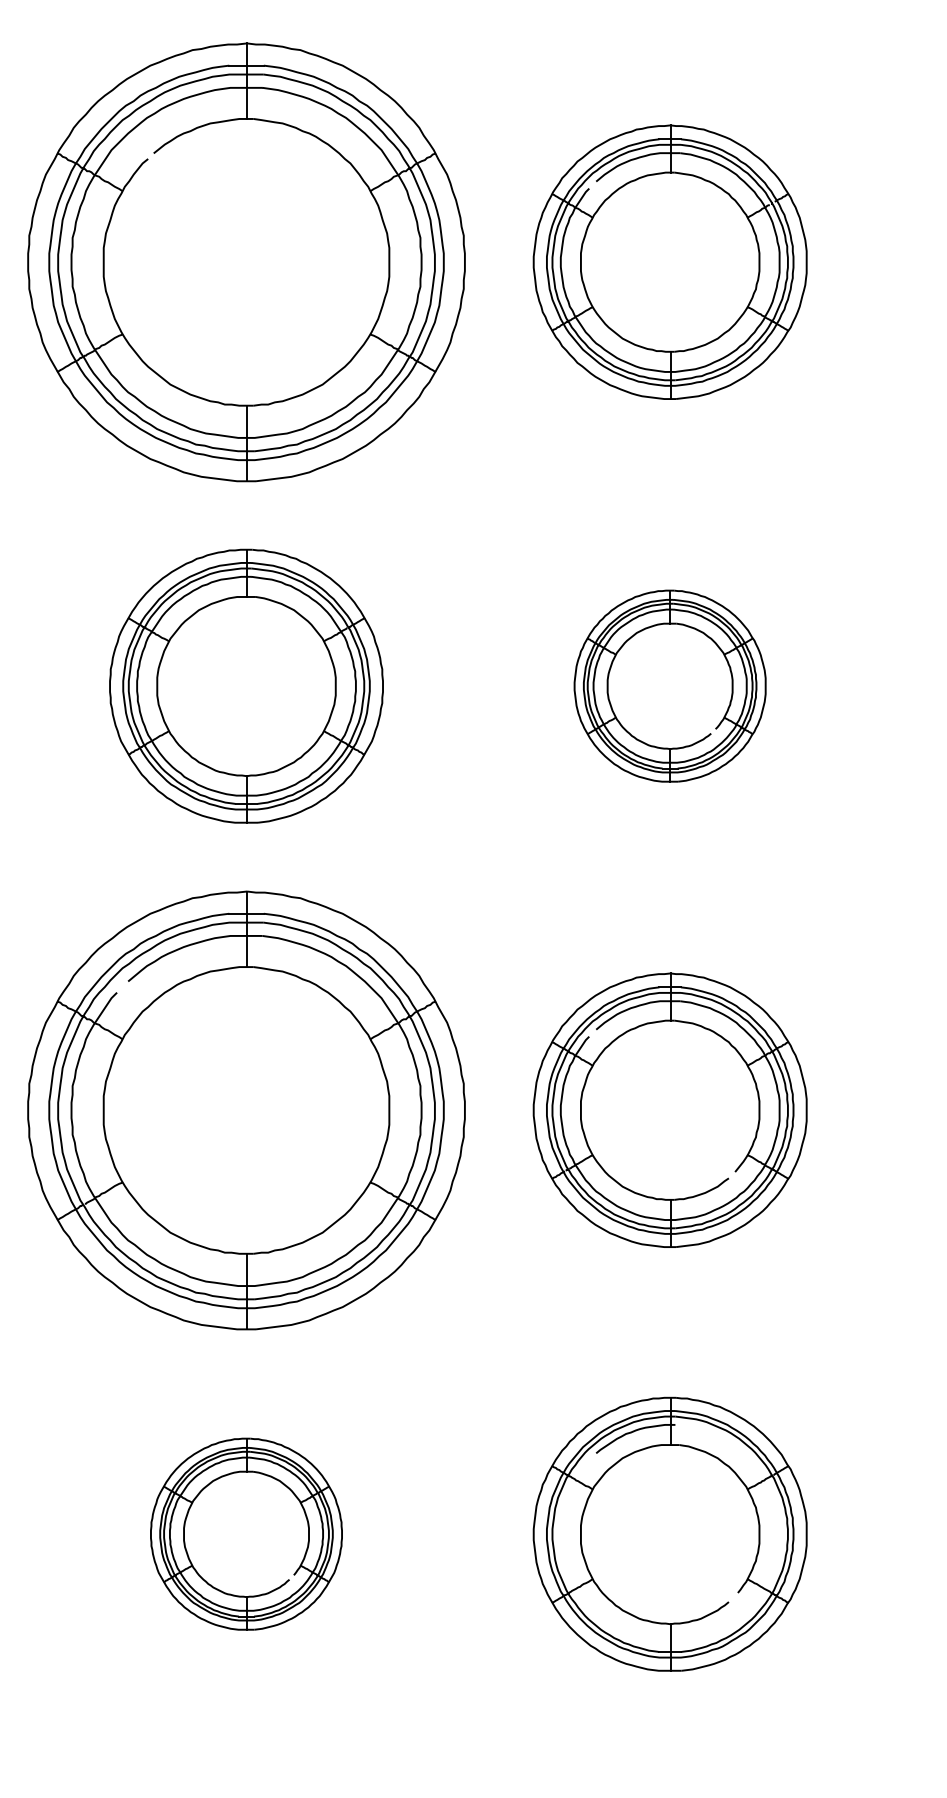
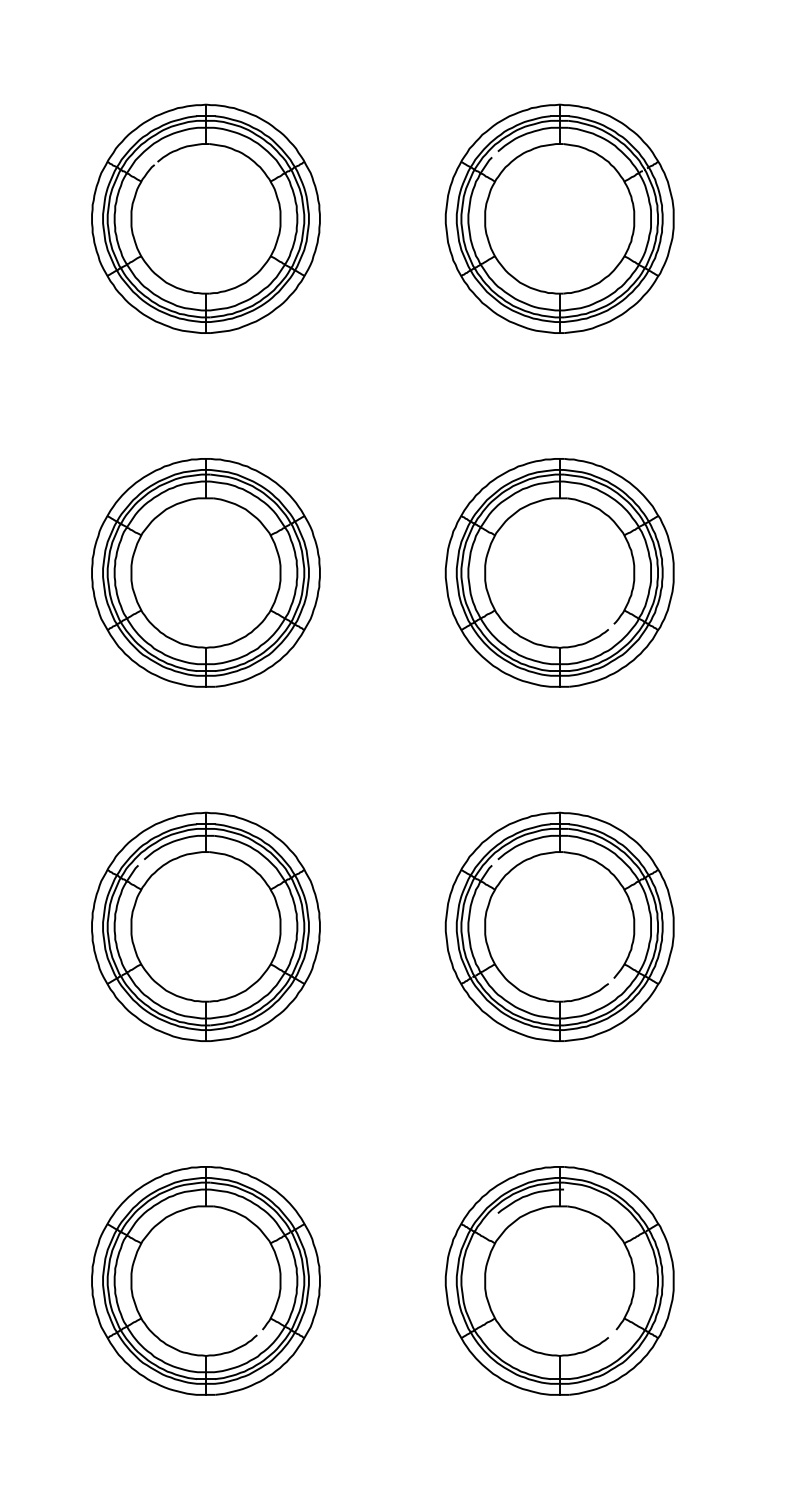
part: (246, 261) -> (205, 218), size x0.62
part: (669, 685) -> (559, 572), size x1.43
part: (246, 1109) -> (205, 926), size x0.62
part: (246, 1533) -> (205, 1280), size x1.43

